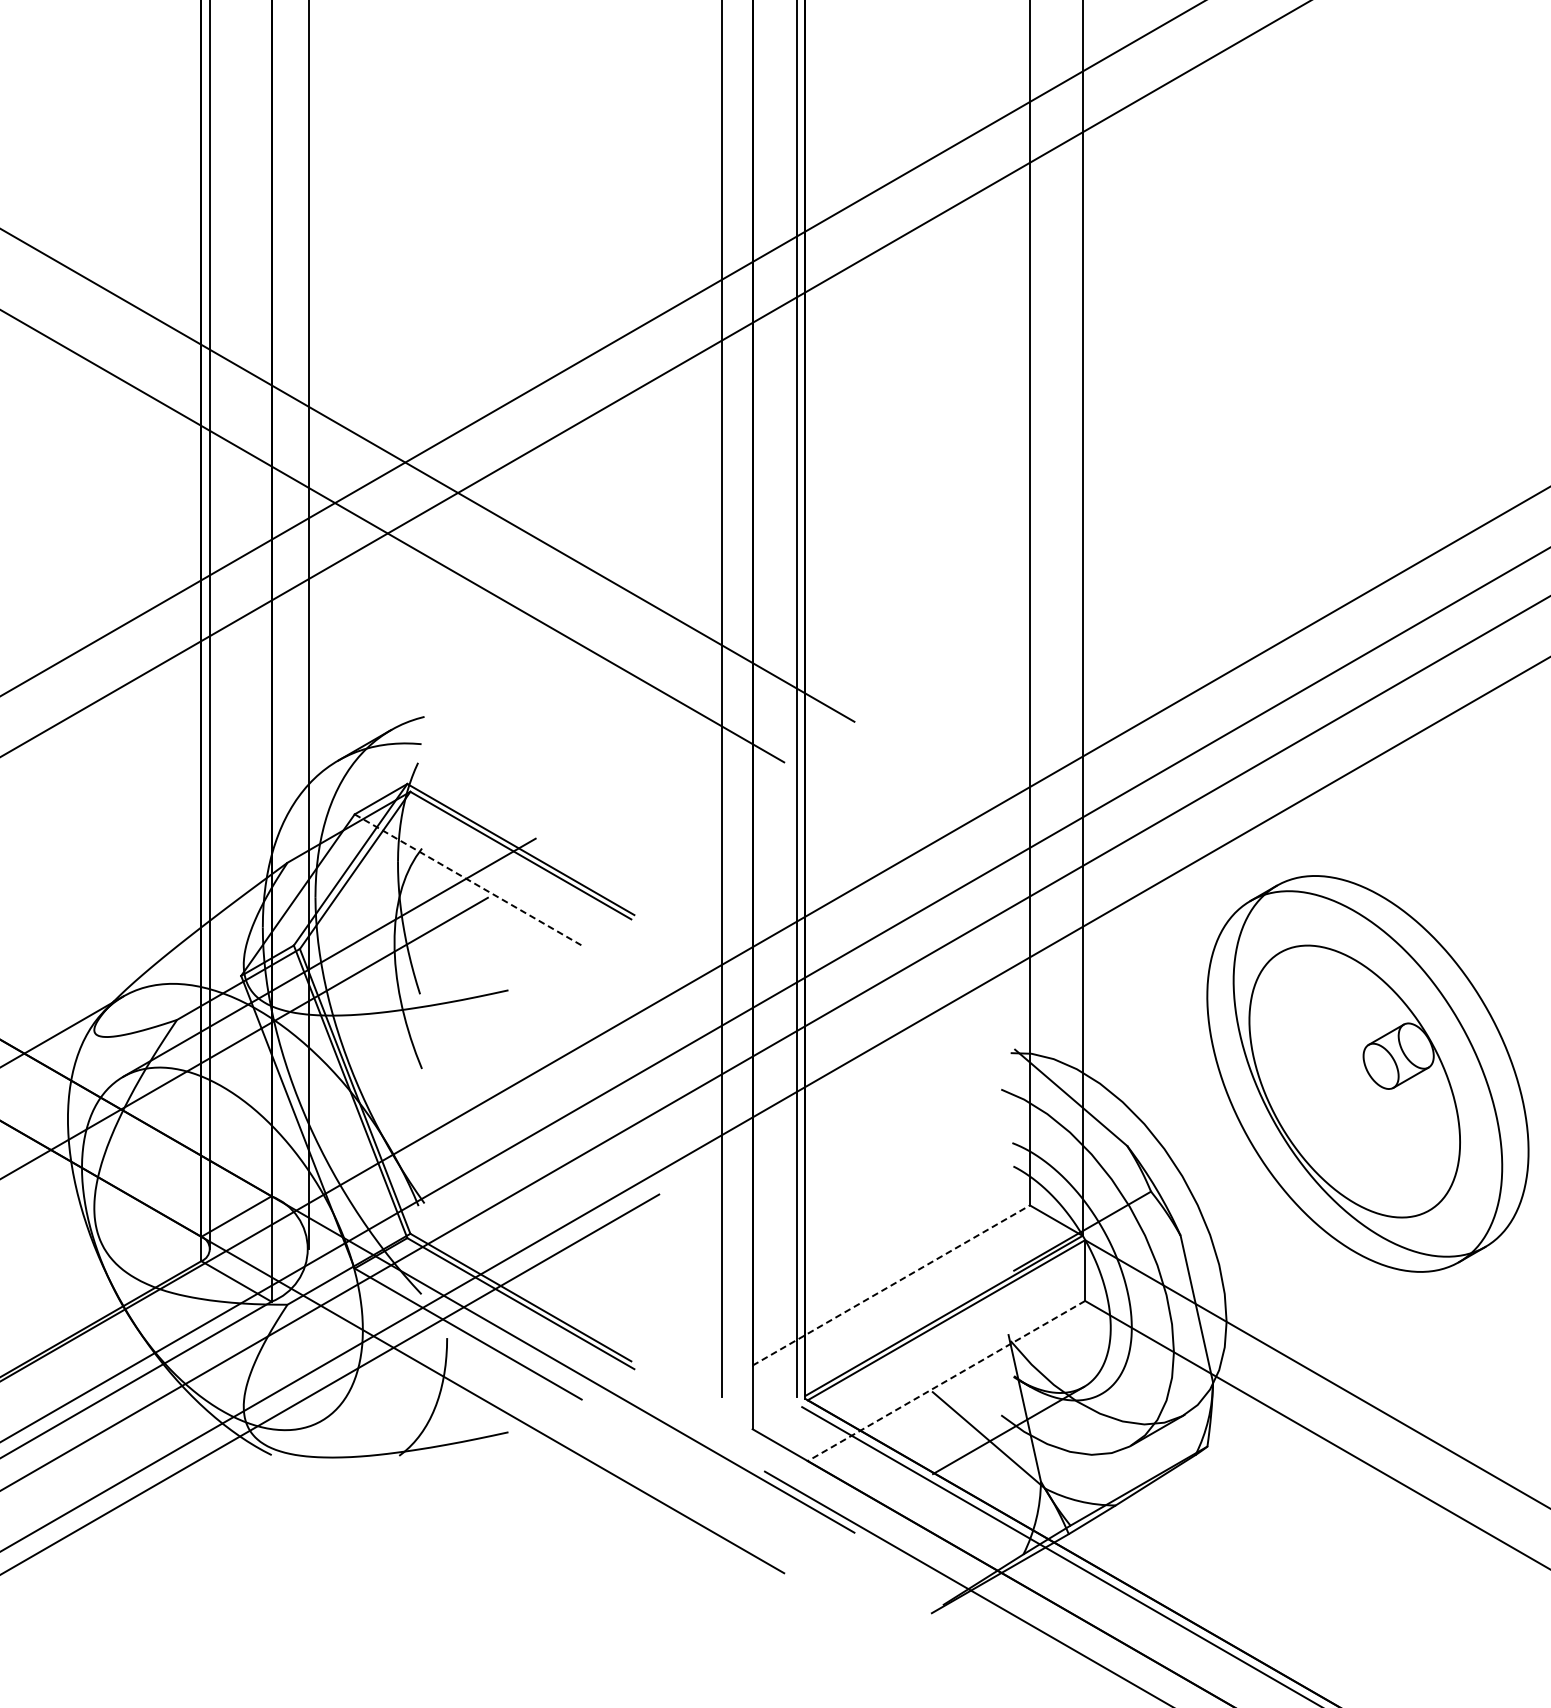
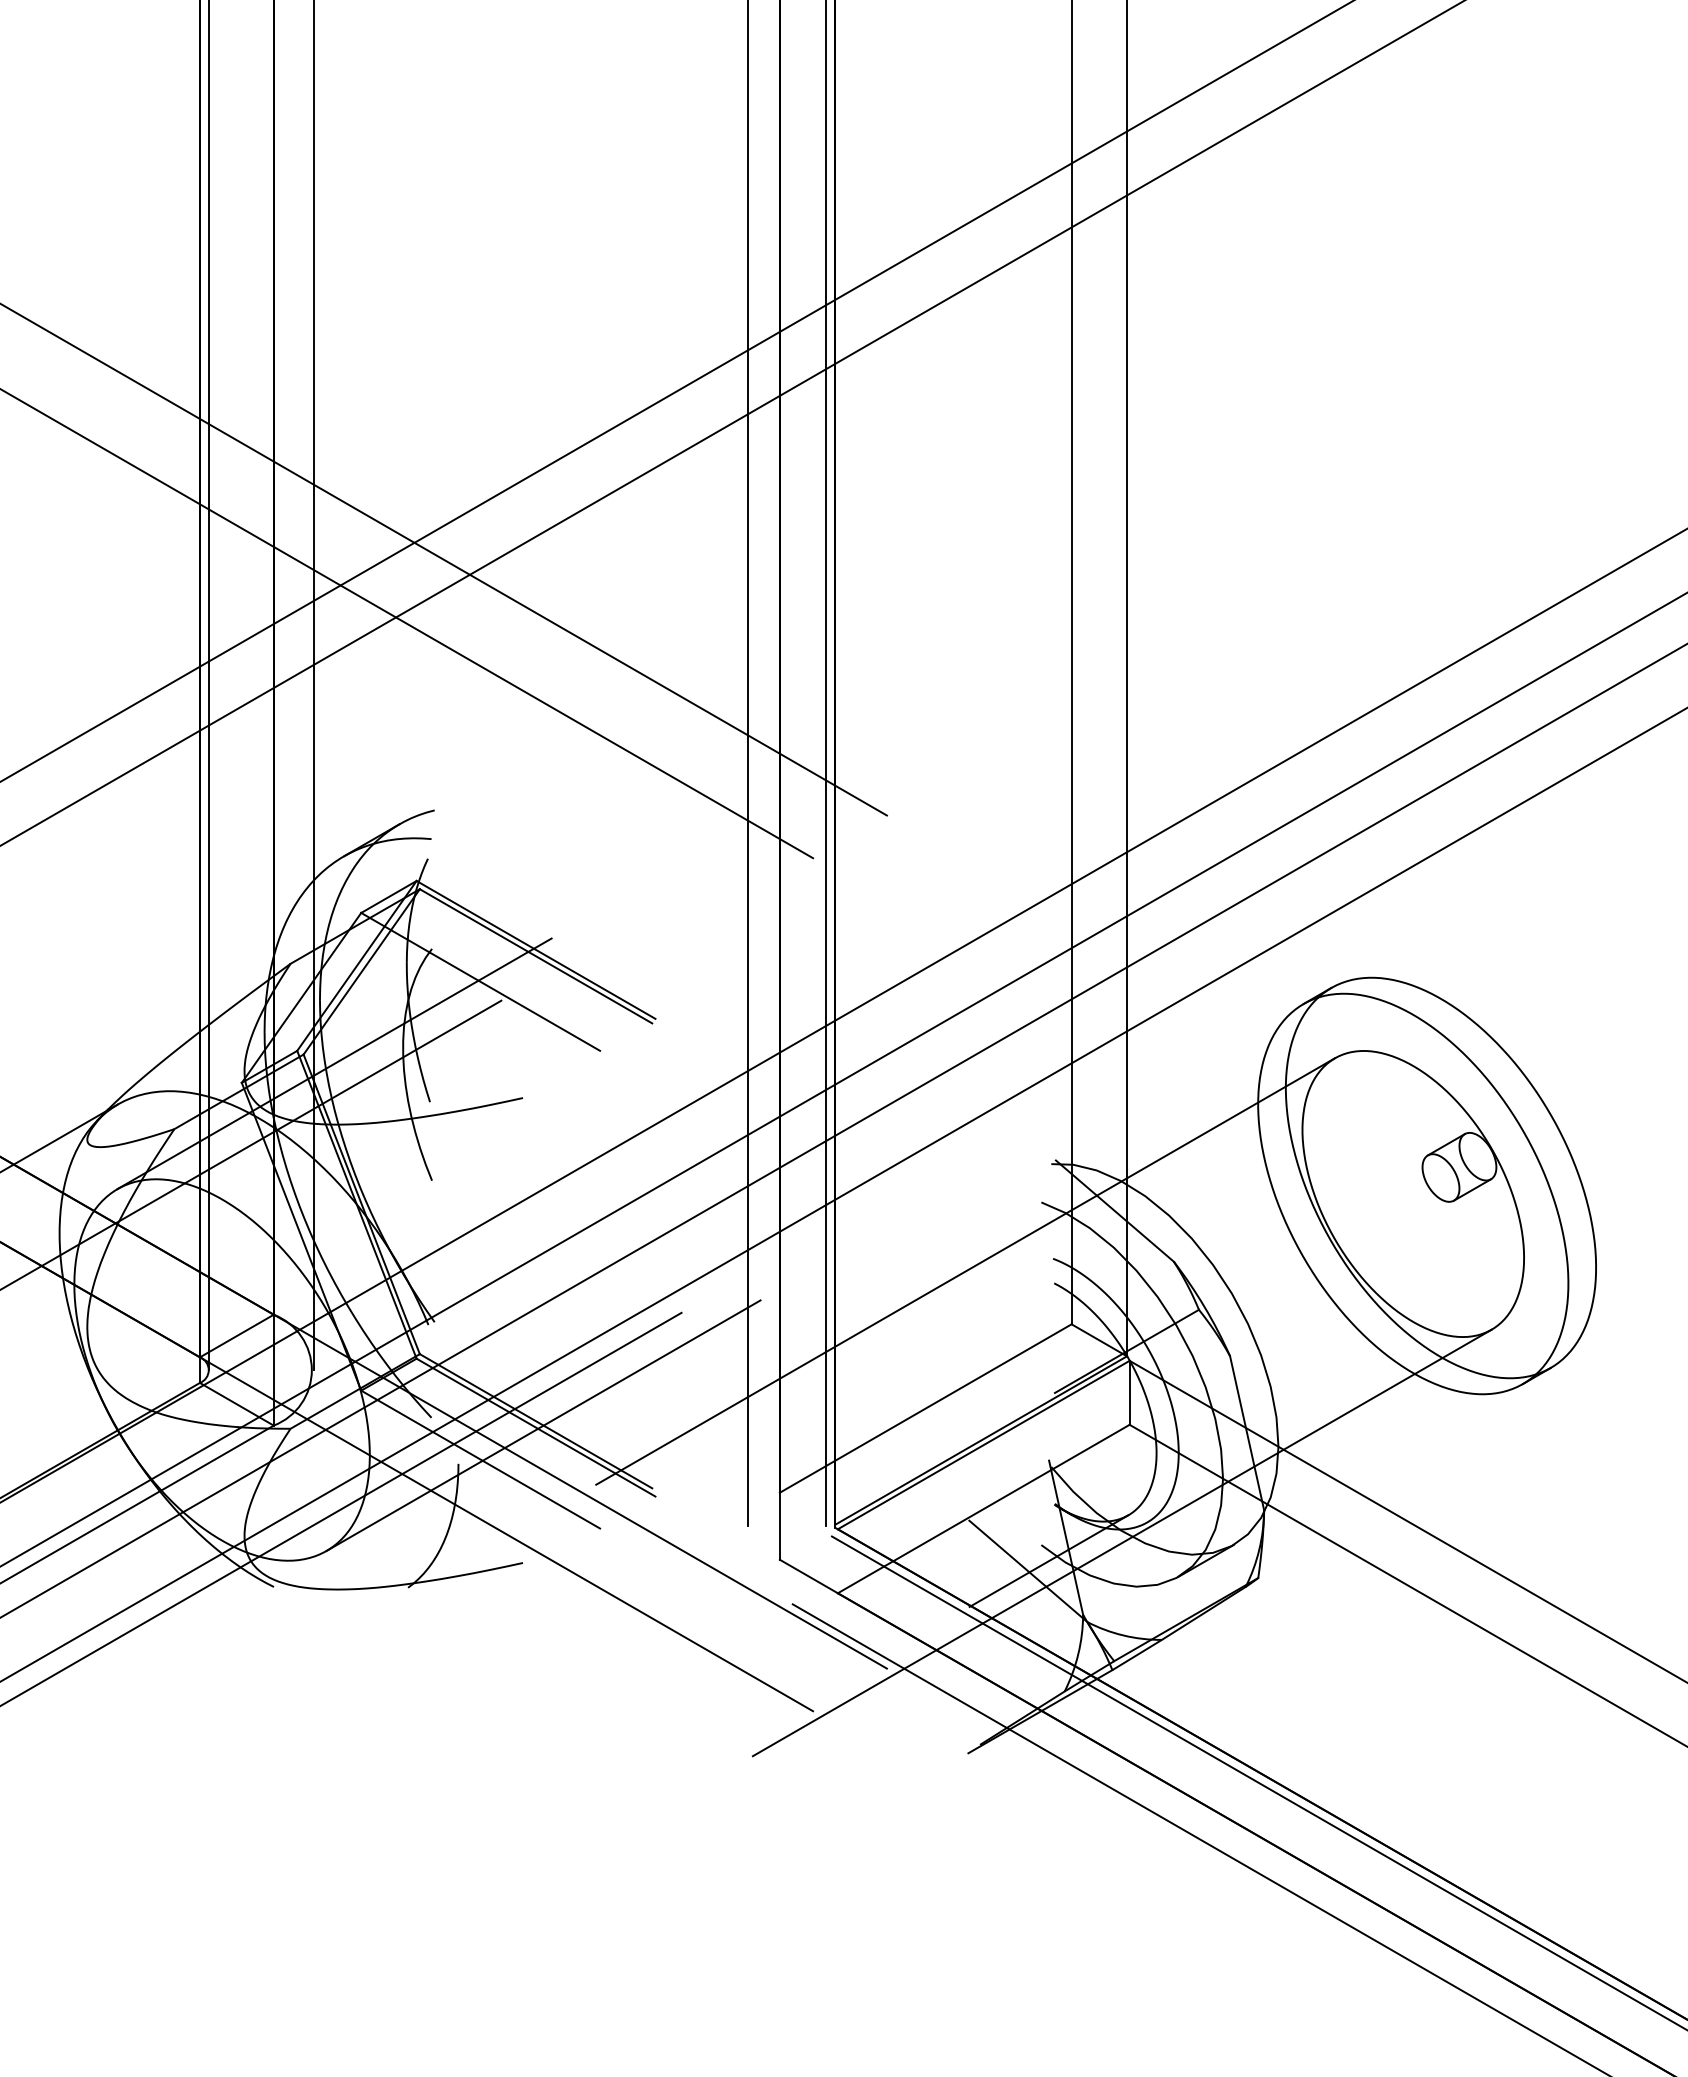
line: (468, 879) -> (480, 981), dashed -> solid
line: (929, 1155) -> (965, 1271), added
line: (892, 1285) -> (926, 1408), dashed -> solid
line: (527, 1301) -> (543, 1425), added
line: (946, 1381) -> (983, 1509), dashed -> solid
line: (1077, 1412) -> (1121, 1542), added

